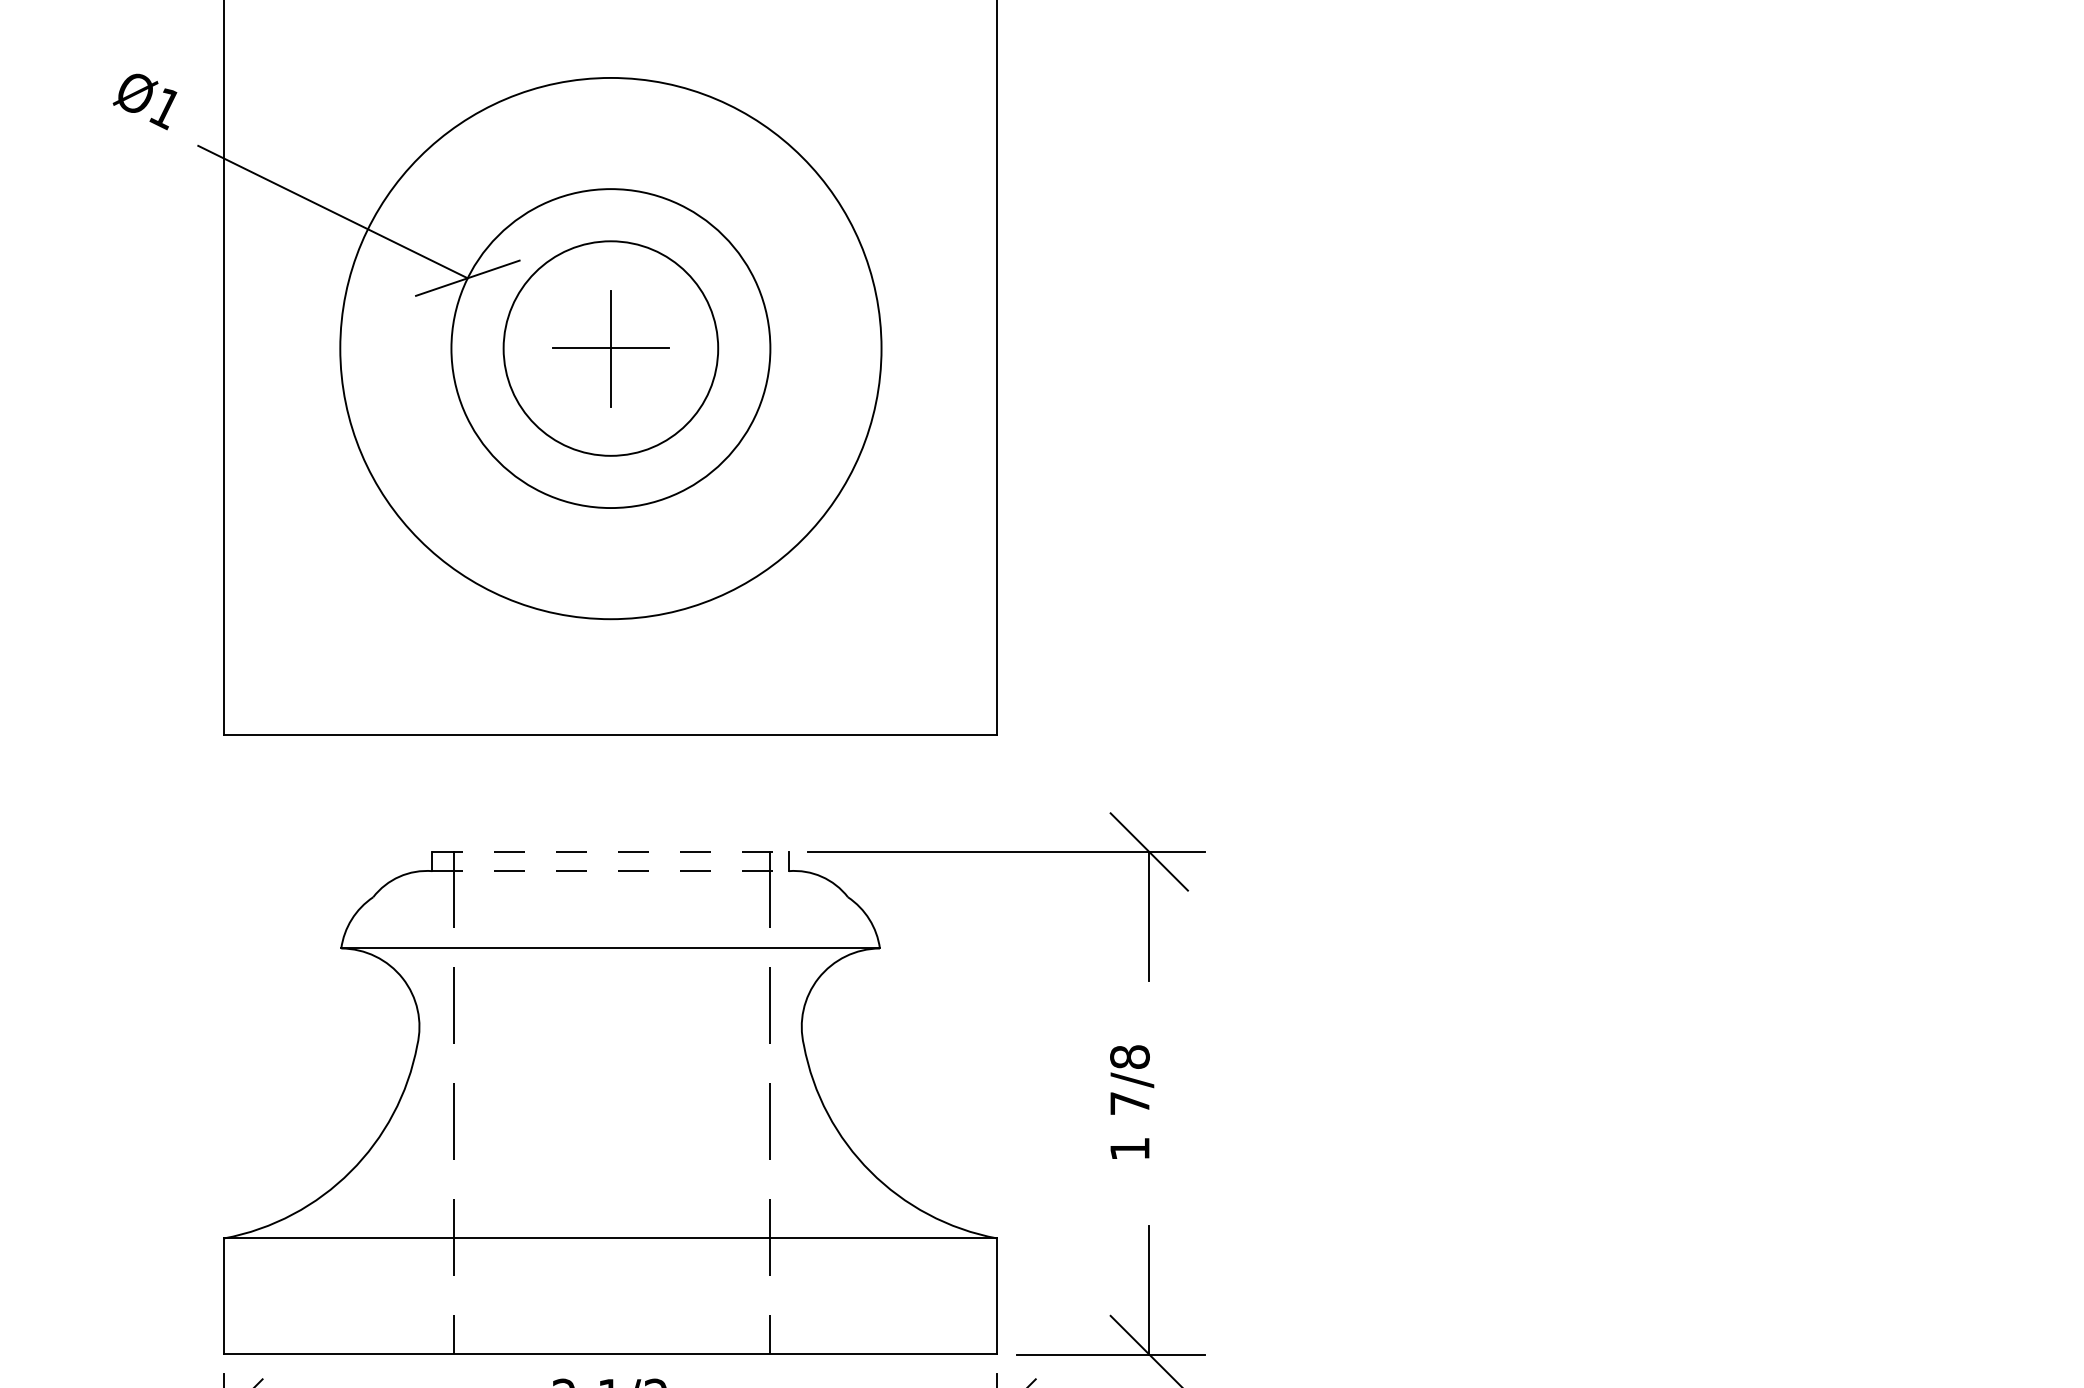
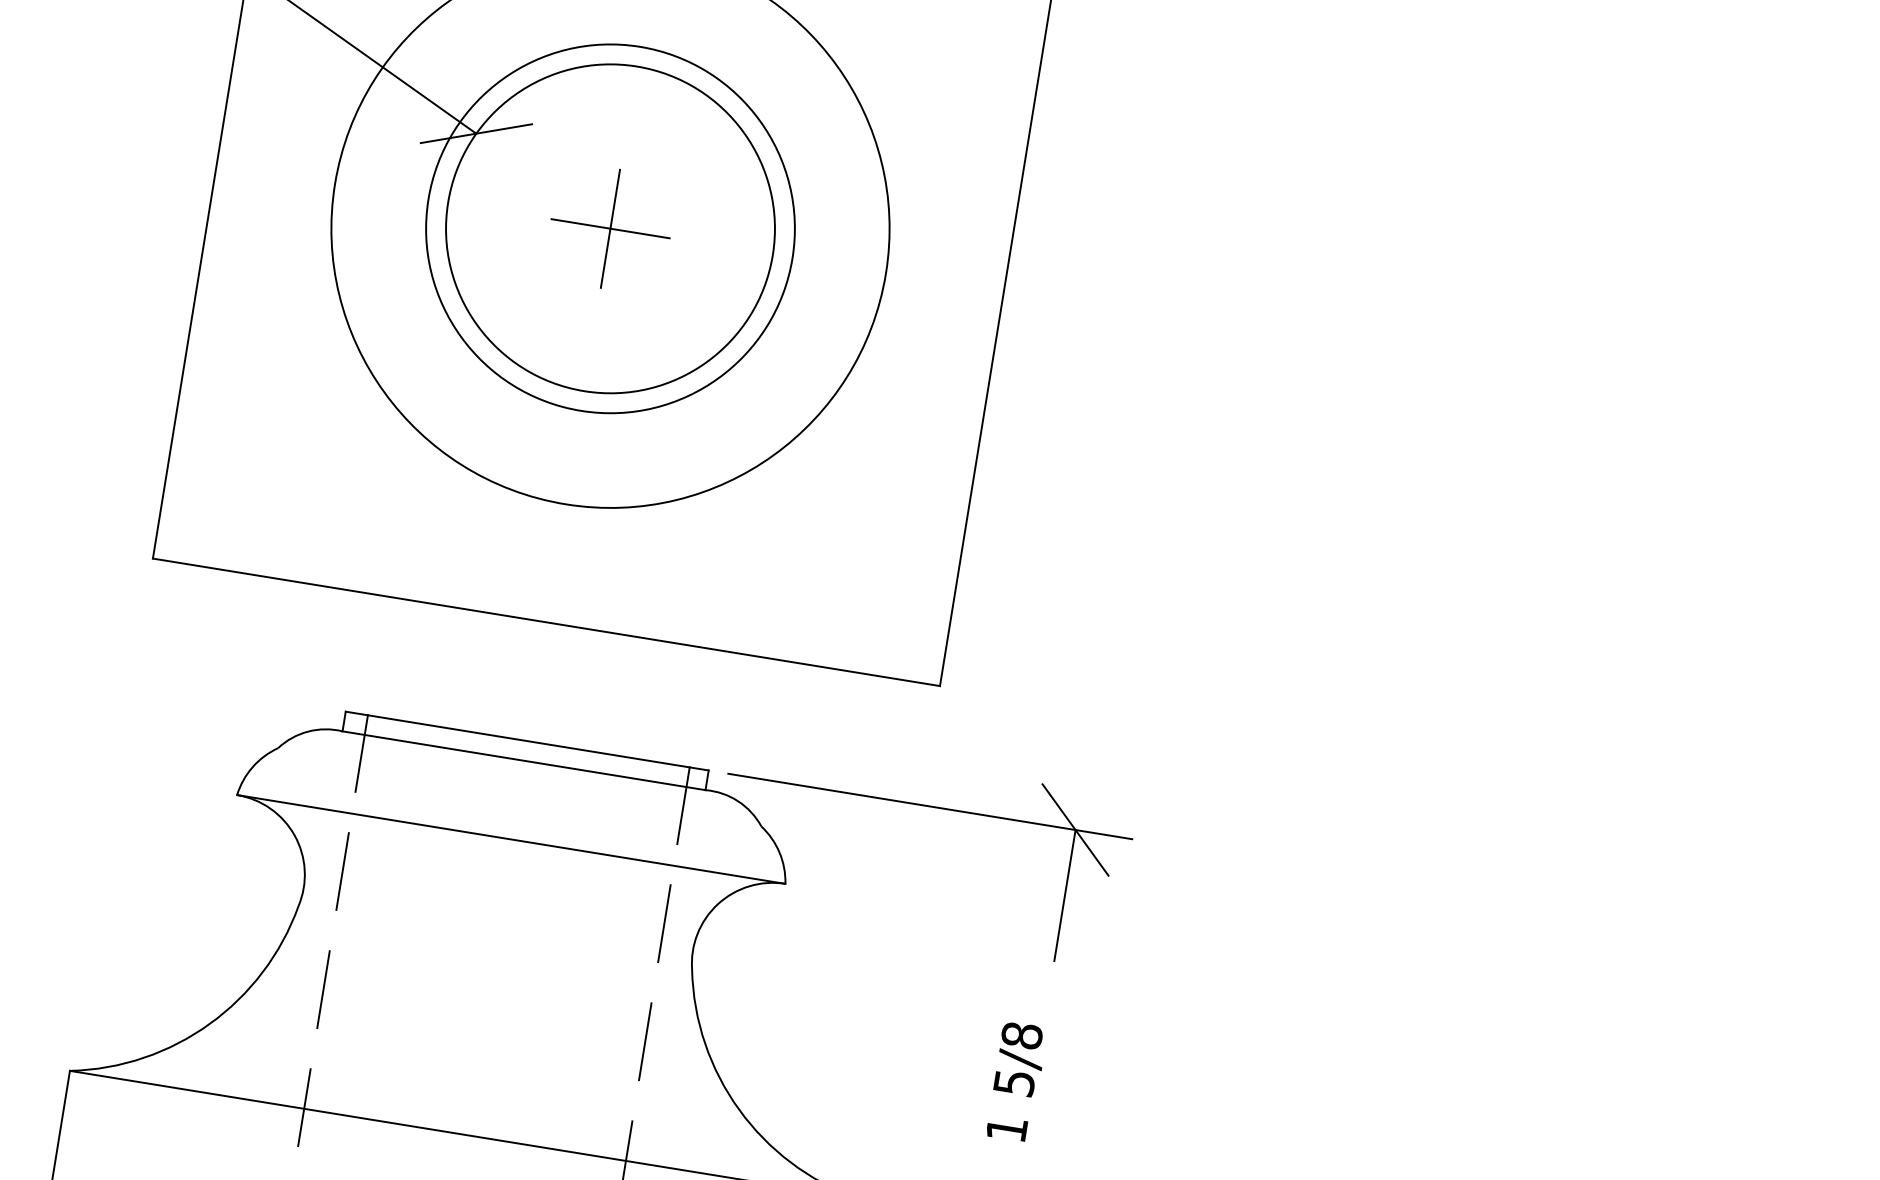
circle: (610, 348) -> (610, 228), size x1.67
line: (611, 851) -> (528, 740), dashed -> solid
line: (611, 871) -> (524, 761), dashed -> solid
text: (1129, 1103) -> (1013, 1082), 7/8 -> 5/8

